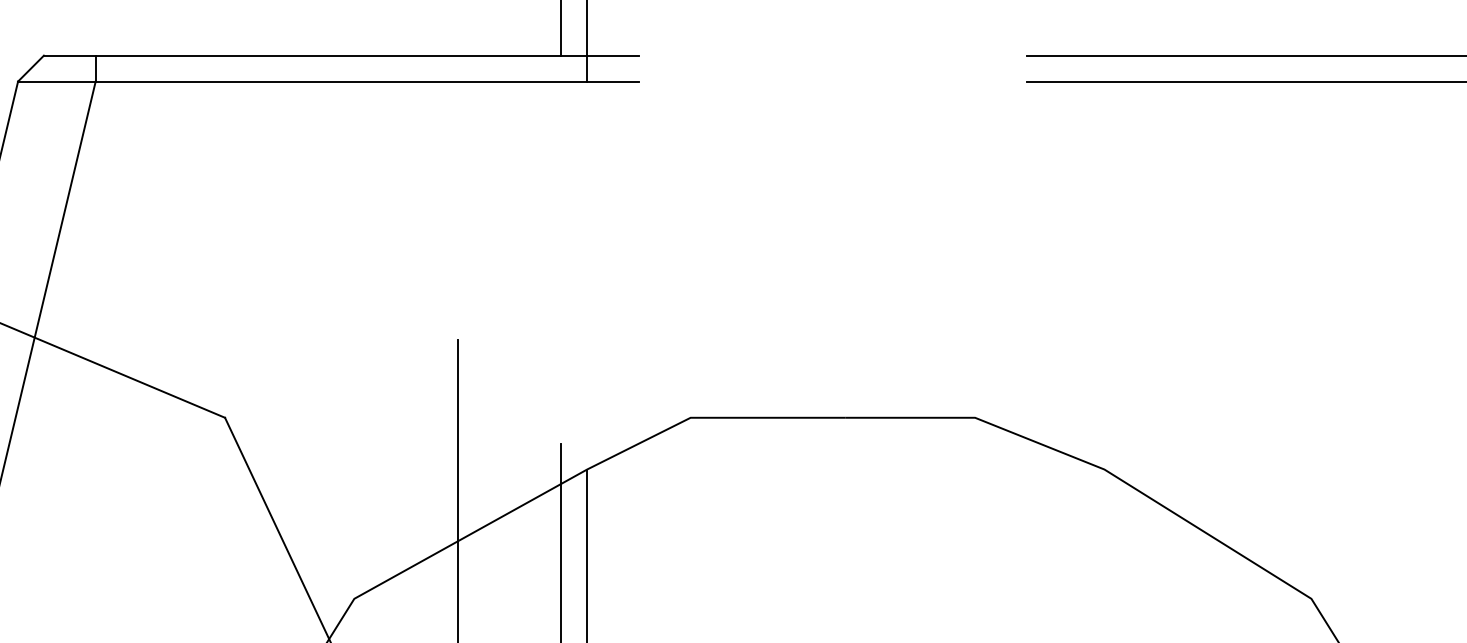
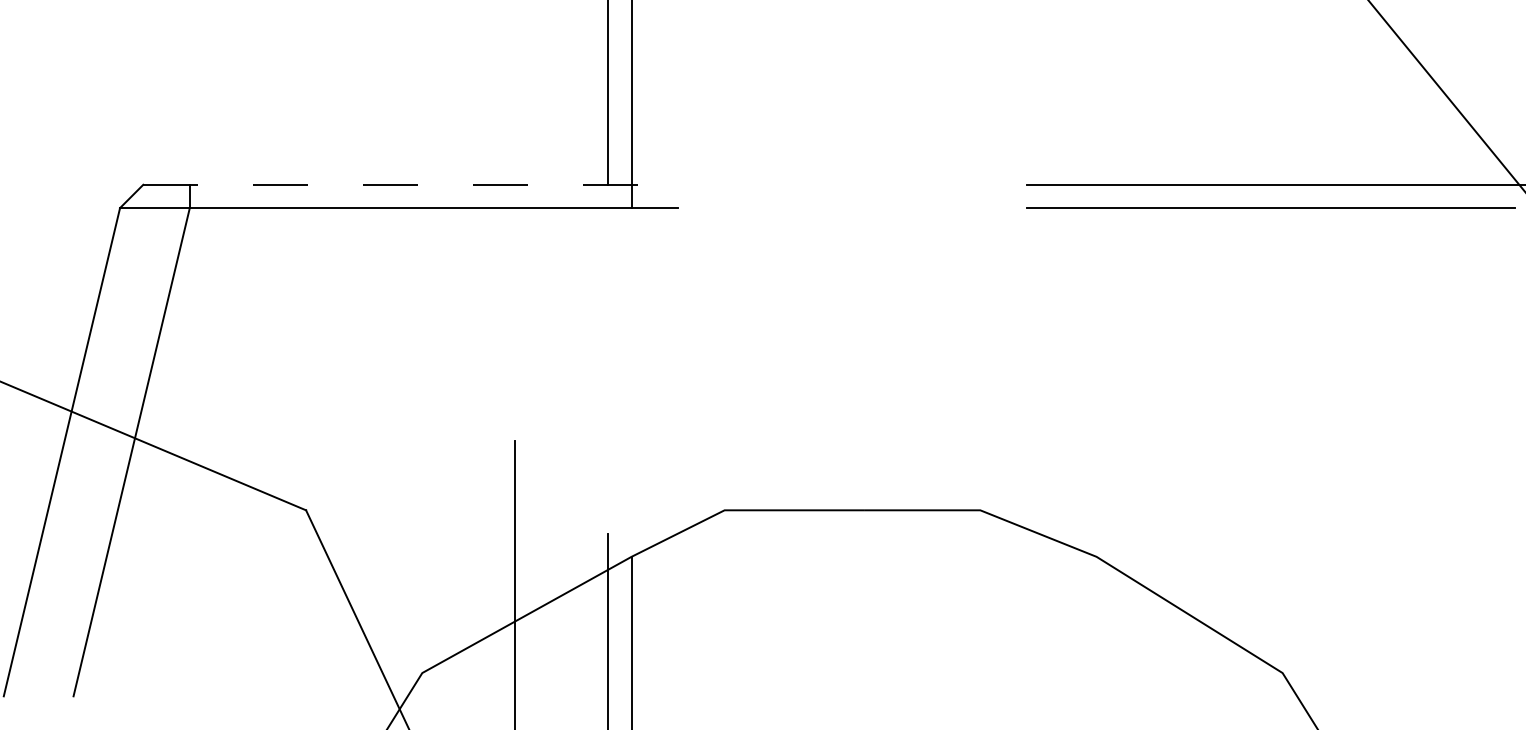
line: (342, 55) -> (411, 184), solid -> dashed

